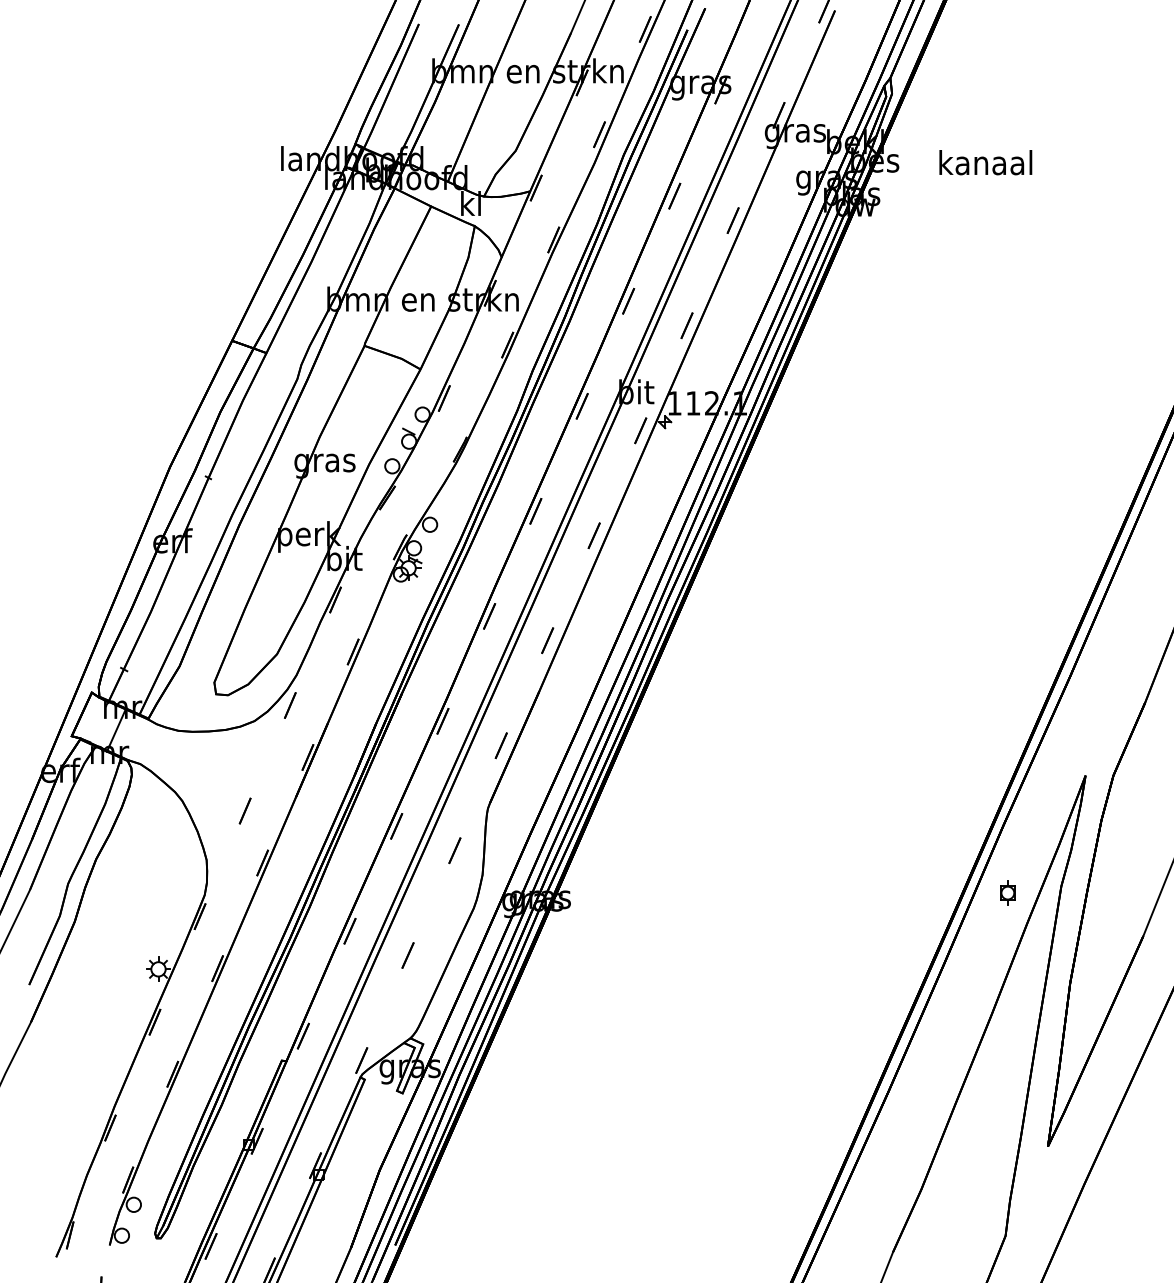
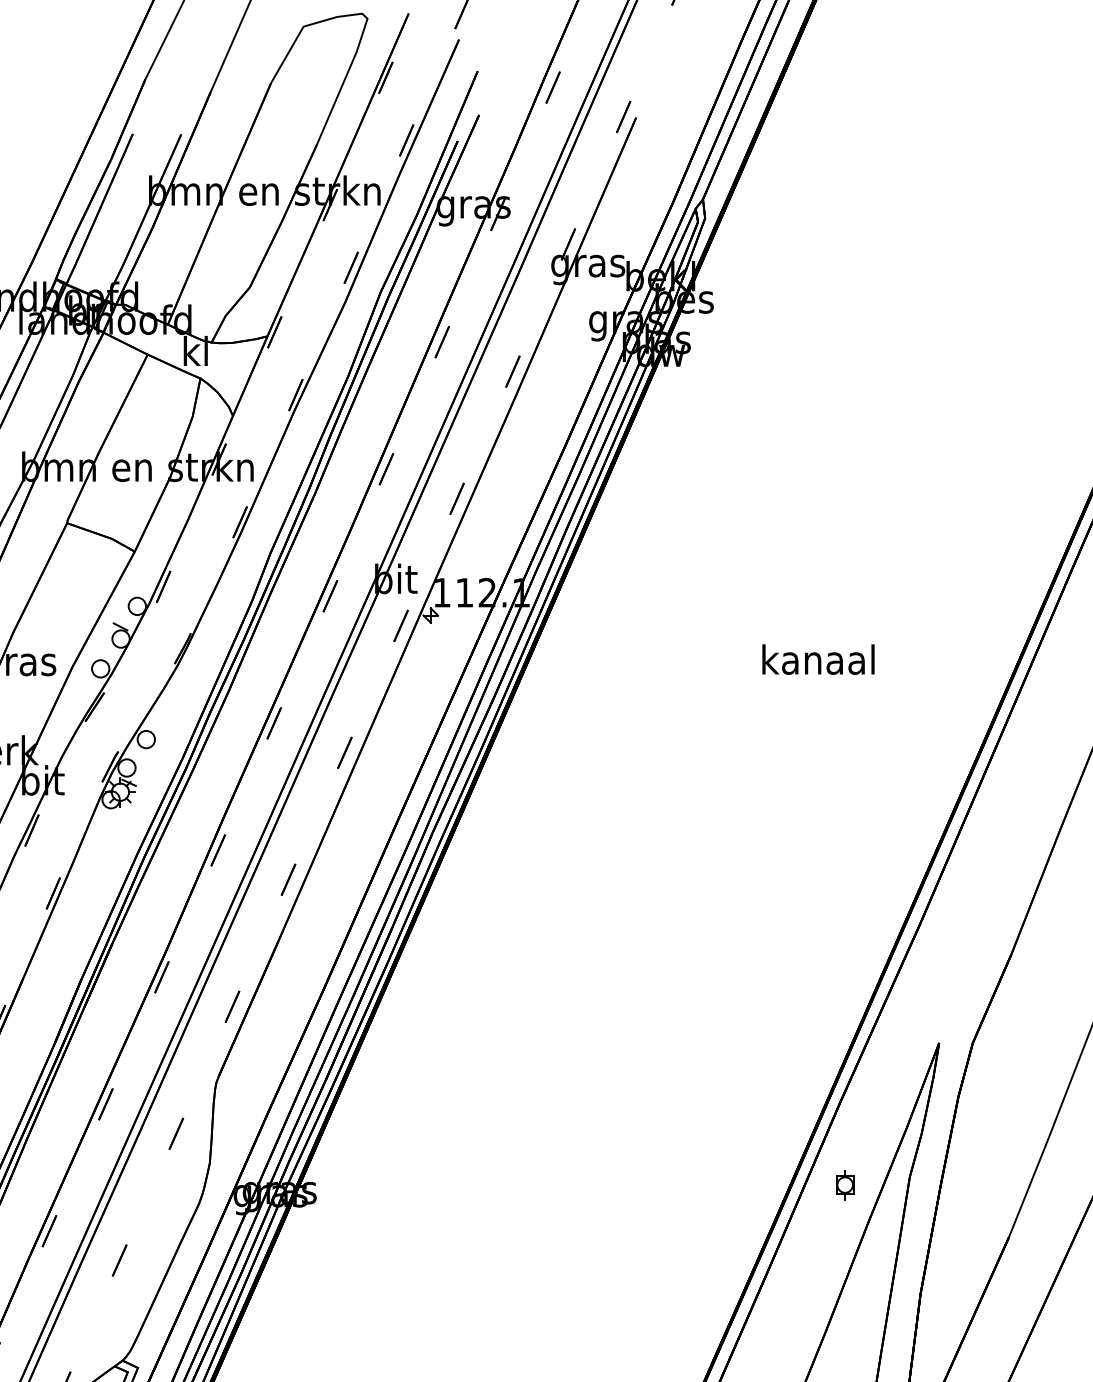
text: (985, 162) -> (818, 659), moved

